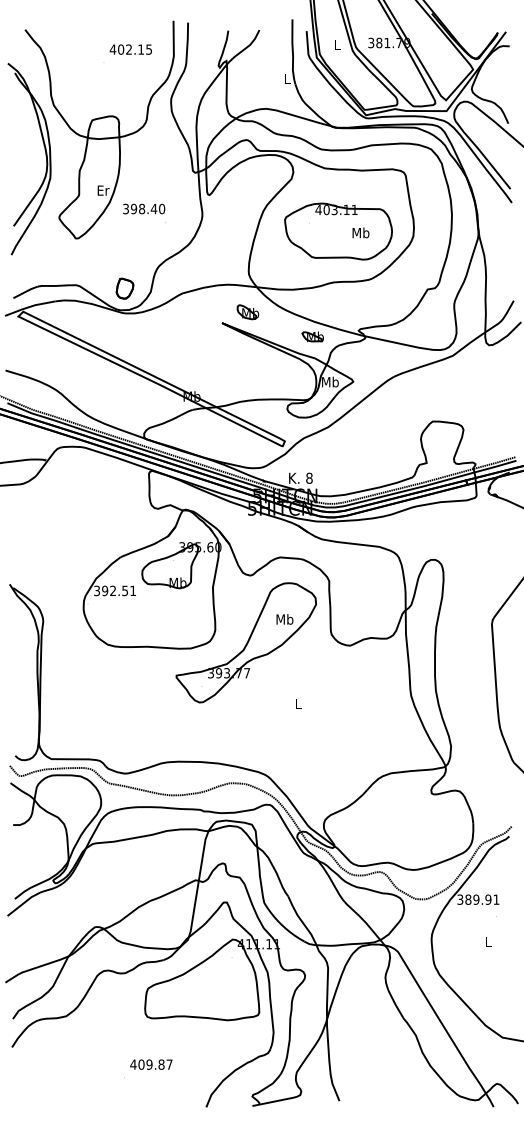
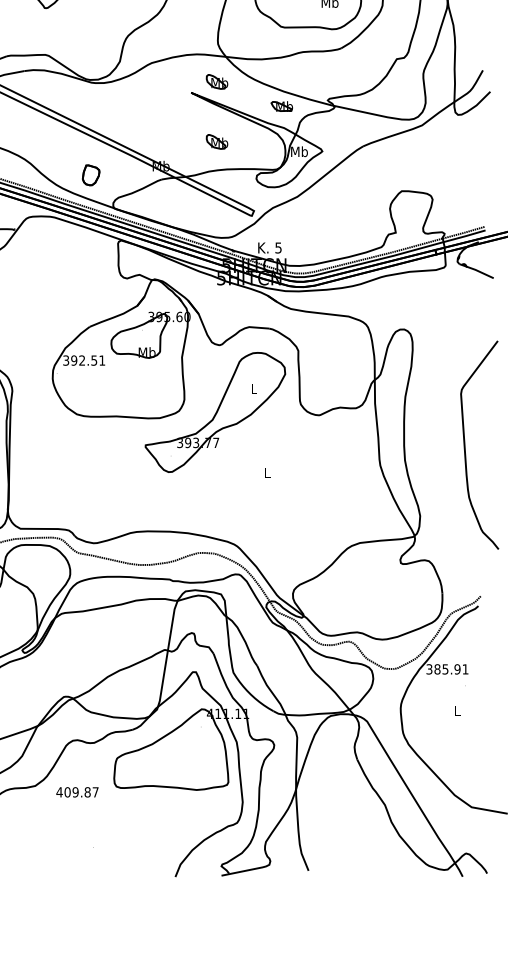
part: (124, 288) -> (90, 175), moved
part: (247, 372) -> (216, 142), added
text: (309, 477) -> (278, 247), 8 -> 5
text: (284, 619) -> (253, 389), Mb -> L
text: (476, 899) -> (445, 669), 389.91 -> 385.91
text: (151, 1064) -> (77, 792), moved

